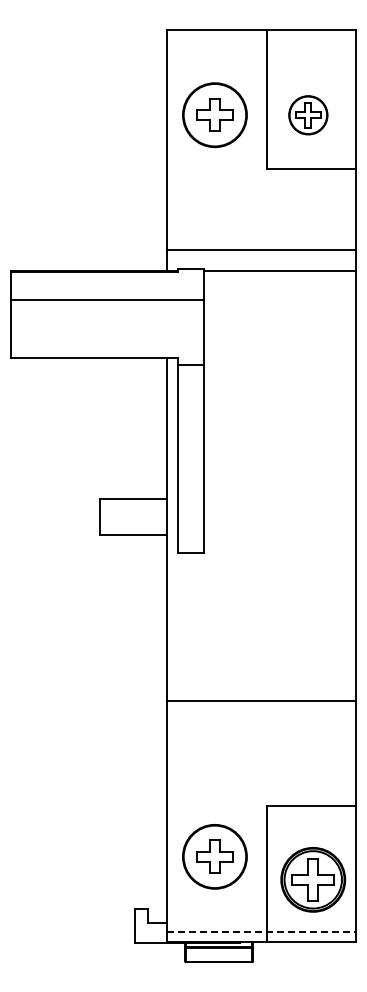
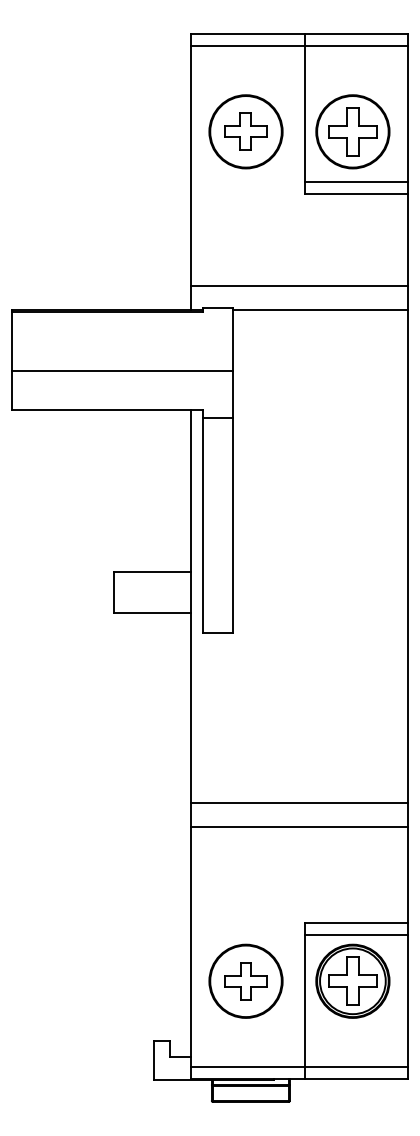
line: (261, 40) -> (299, 46), added
part: (308, 115) -> (353, 132), size x1.67
line: (310, 158) -> (355, 181), added
line: (107, 300) -> (122, 371), moved
line: (261, 722) -> (299, 827), added
line: (310, 816) -> (355, 935), added
part: (313, 879) -> (353, 980), moved
line: (262, 931) -> (300, 1066), dashed -> solid

